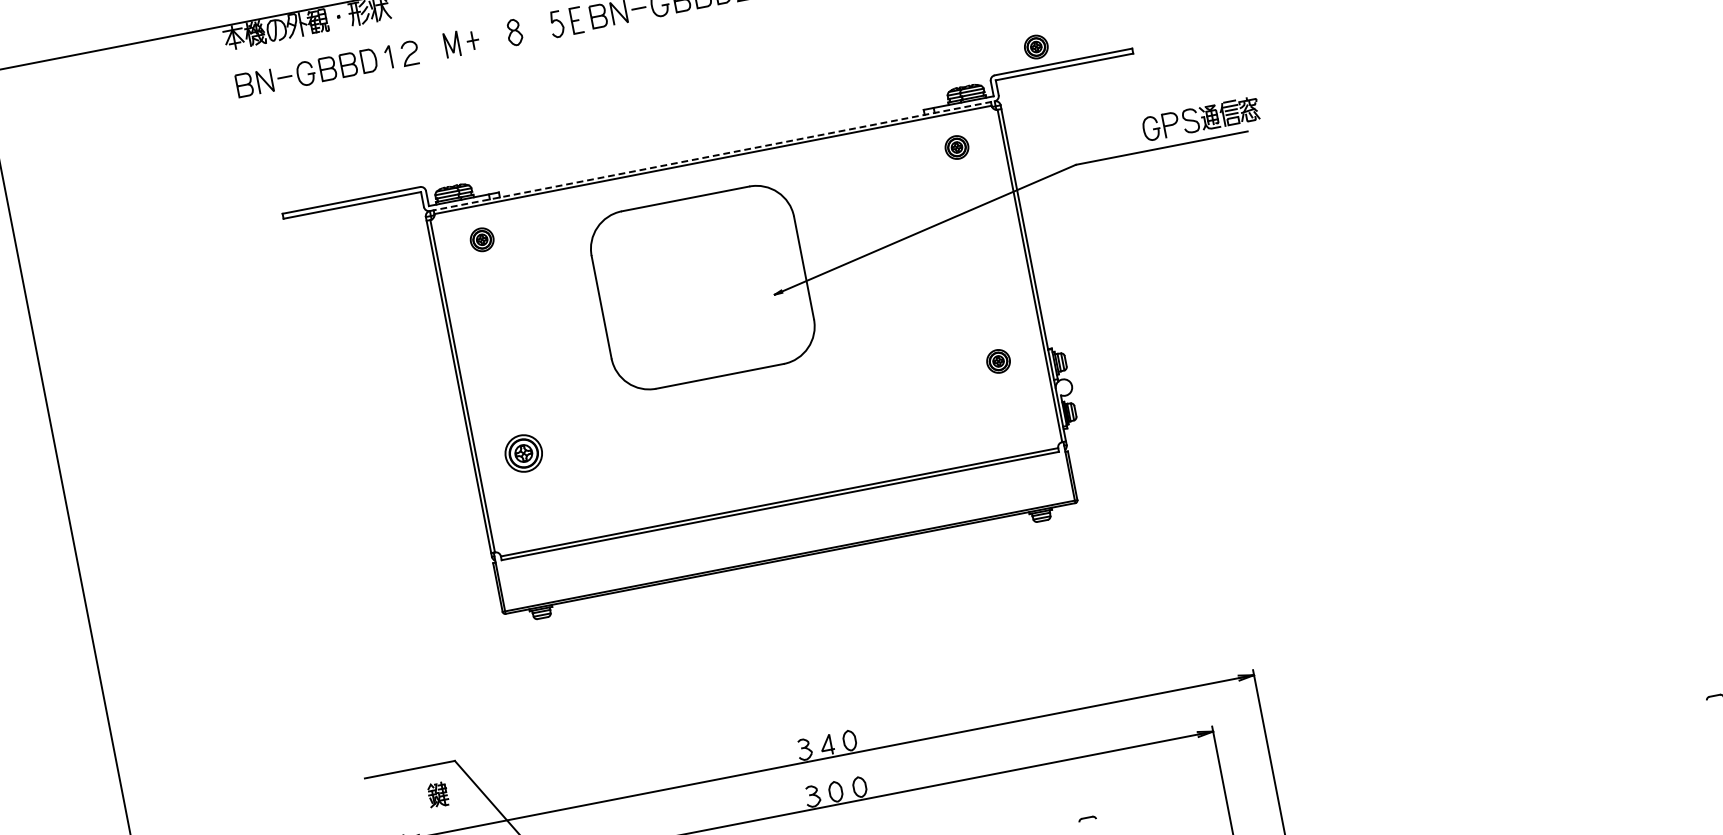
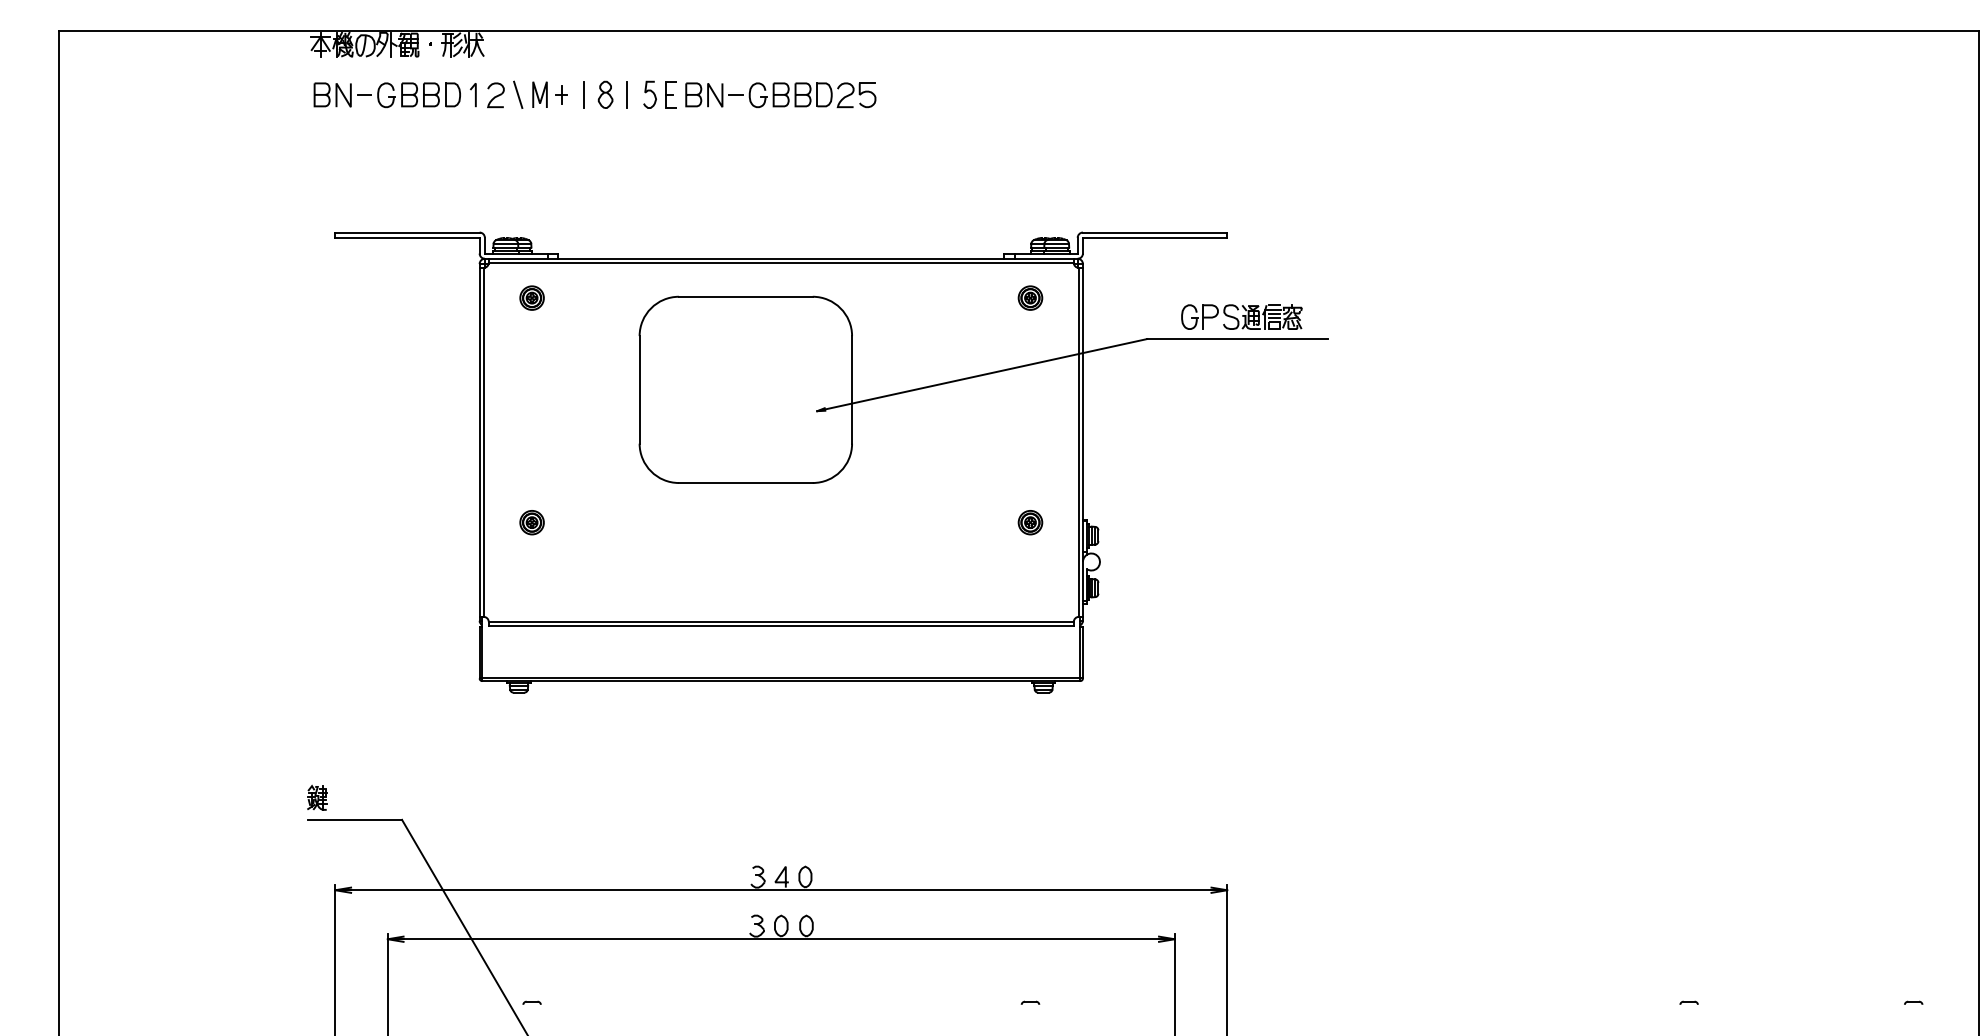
line: (535, 28) -> (627, 94), added
line: (493, 36) -> (583, 94), added
part: (1036, 46) -> (1130, 211), removed
line: (431, 48) -> (518, 94), added
part: (1200, 118) -> (1241, 316), moved
line: (712, 155) -> (781, 258), dashed -> solid
part: (523, 453) -> (531, 522), size x0.62
part: (438, 794) -> (317, 797), moved

